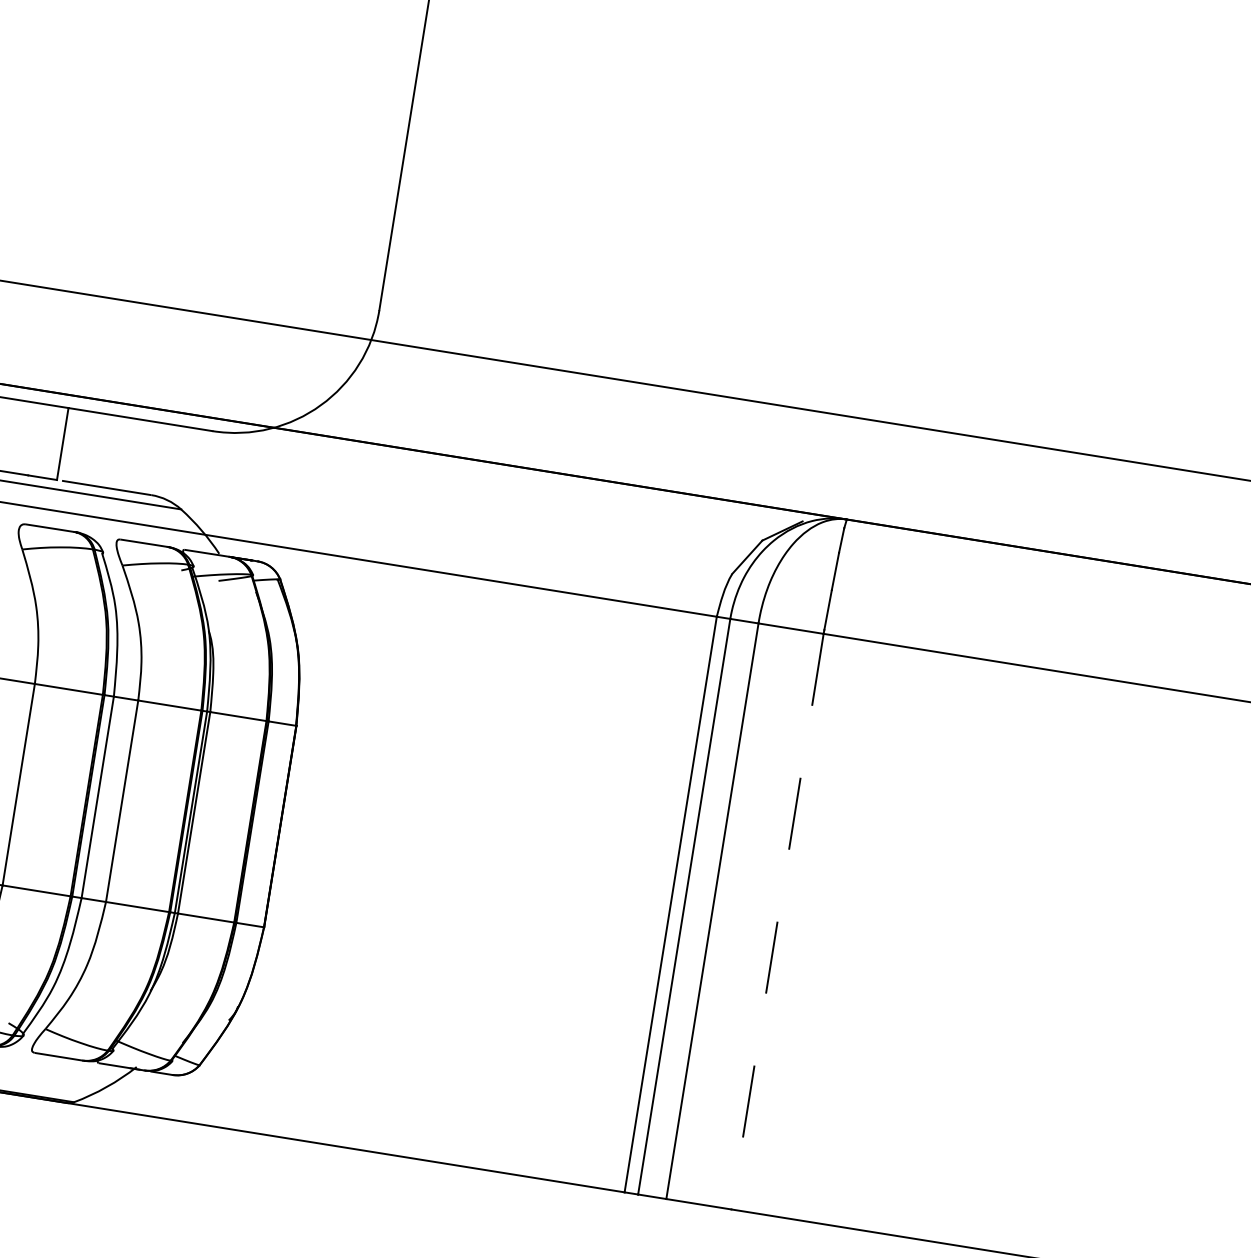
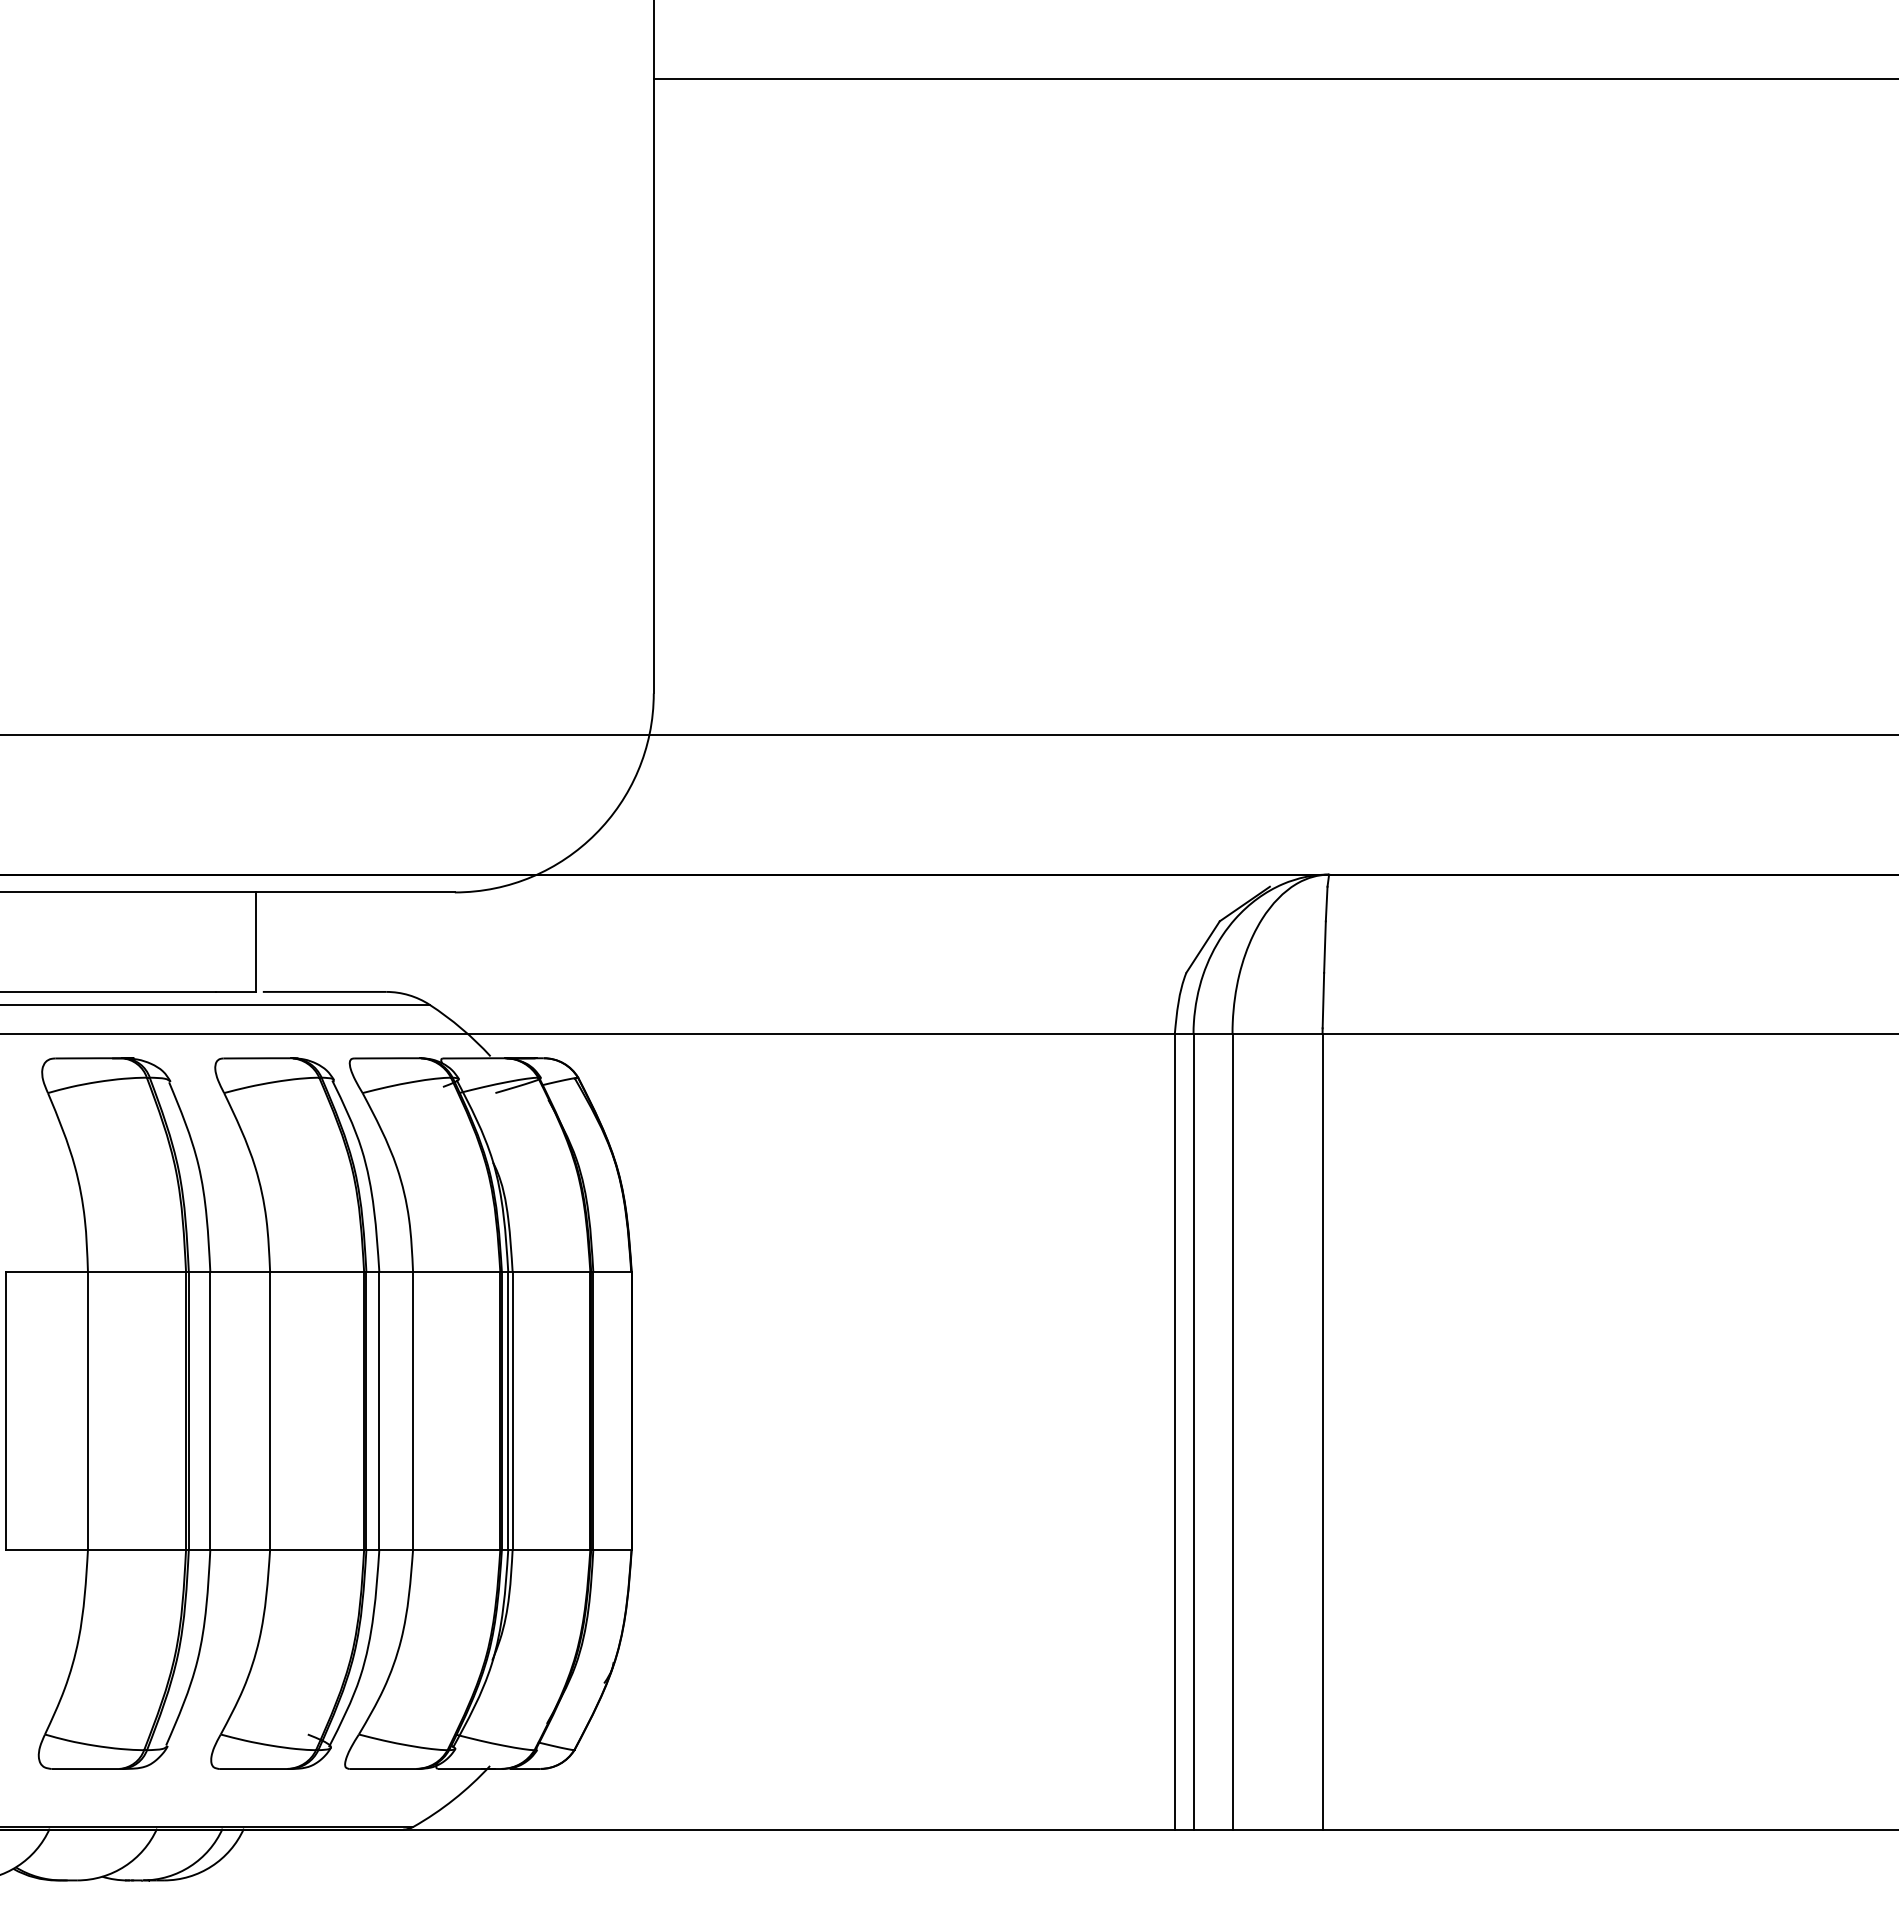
line: (777, 921) -> (1322, 1431), dashed -> solid

